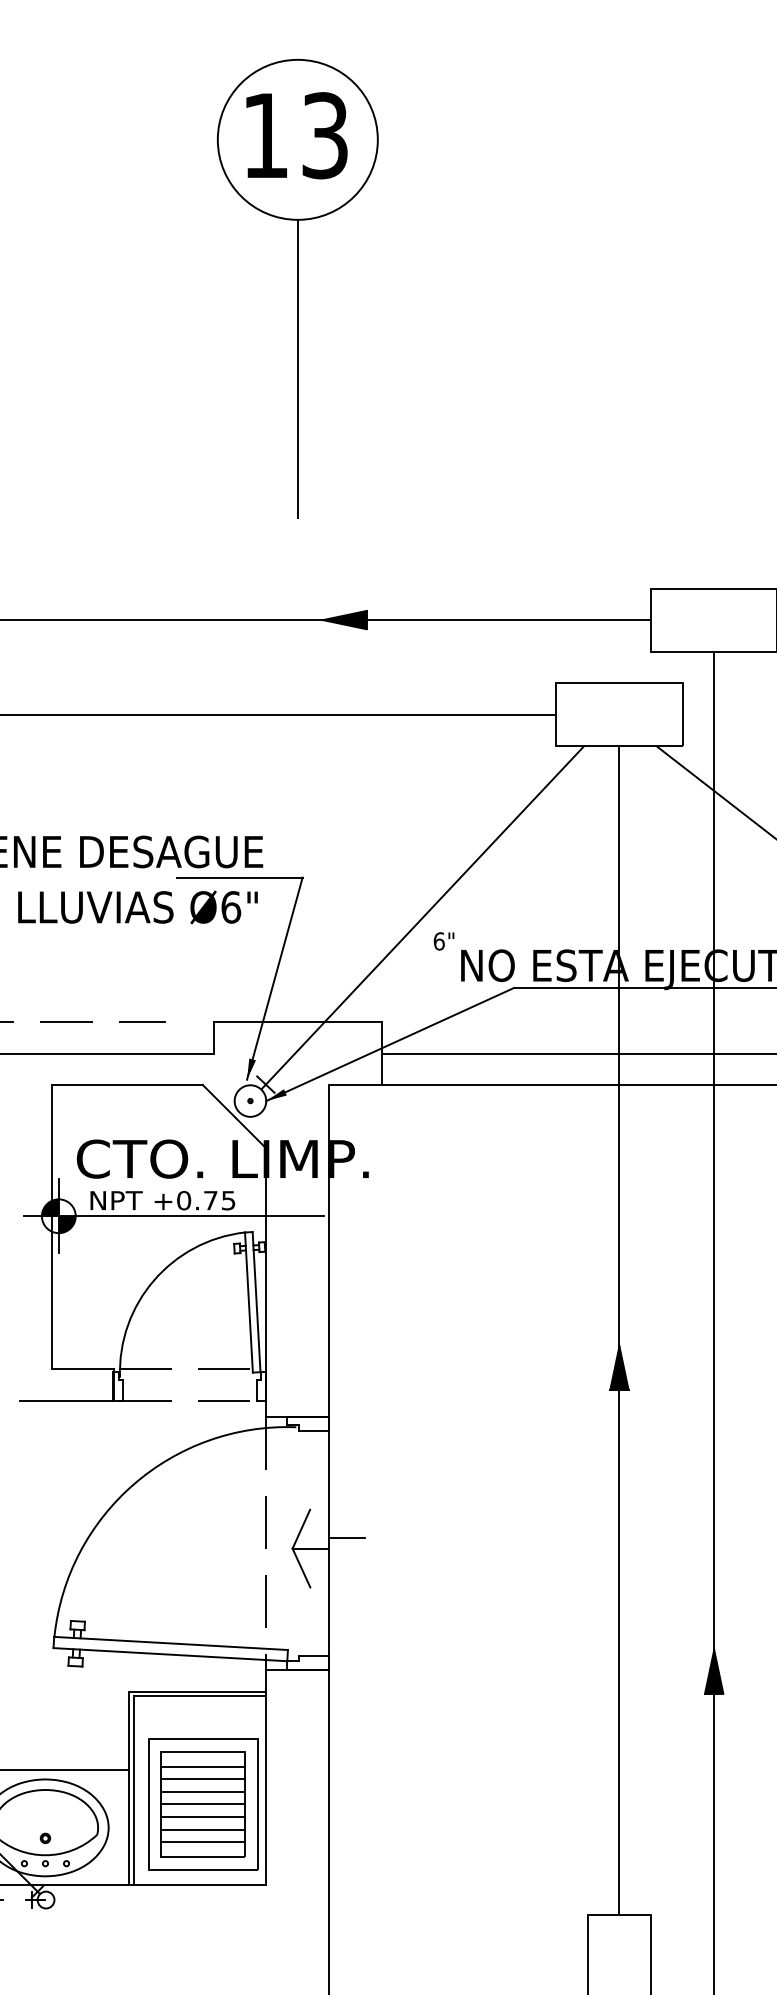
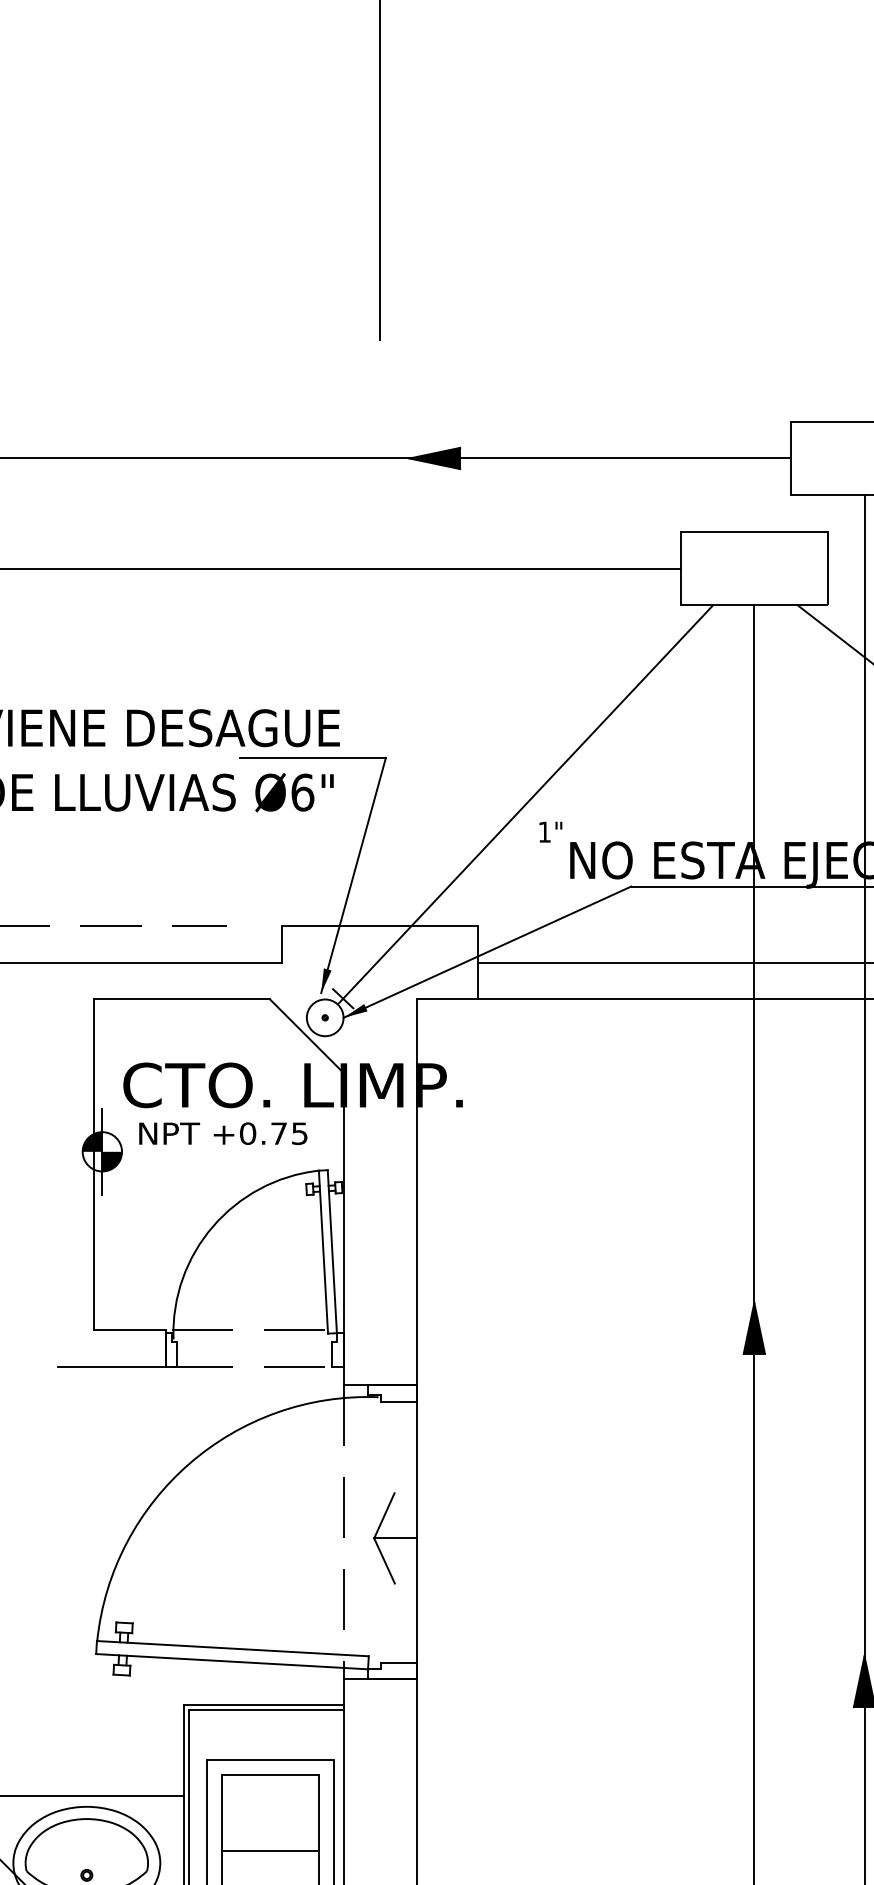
text: (438, 941) -> (543, 832), 6" -> 1"
line: (174, 1216) -> (236, 1152), removed
line: (346, 1538) -> (436, 1526), removed
line: (203, 1766) -> (270, 1791), removed
line: (203, 1779) -> (270, 1806), removed
line: (203, 1791) -> (270, 1820), removed
line: (203, 1804) -> (270, 1835), removed
line: (203, 1829) -> (270, 1865), removed
line: (203, 1842) -> (270, 1880), removed

